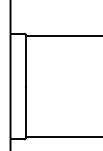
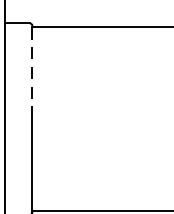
line: (25, 60) -> (32, 71), solid -> dashed

